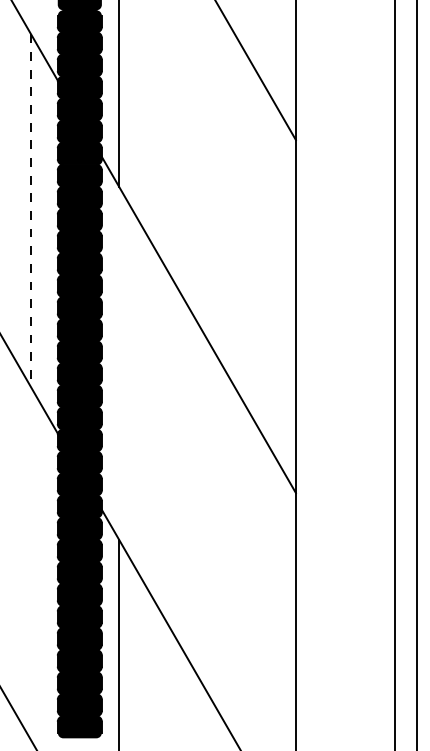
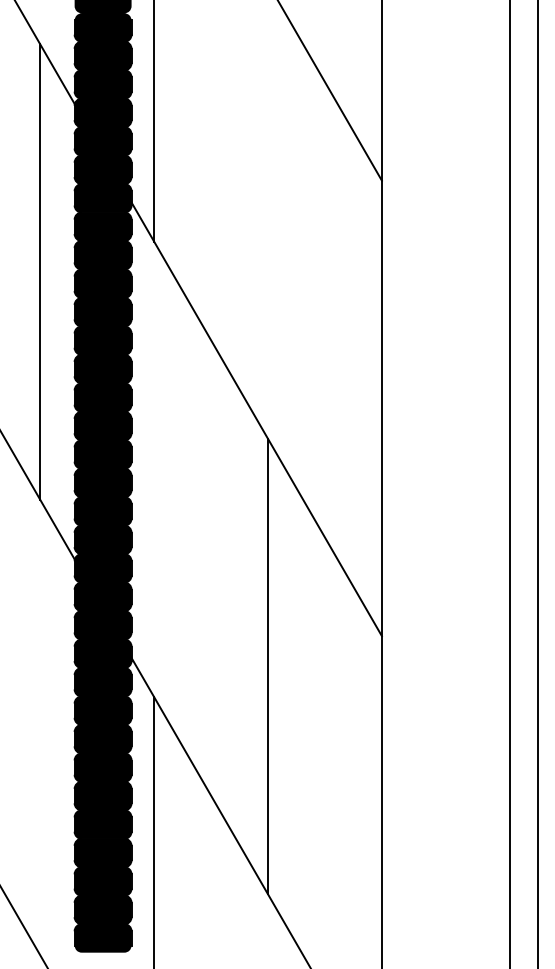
line: (31, 211) -> (40, 272), dashed -> solid
line: (207, 516) -> (267, 666), added

